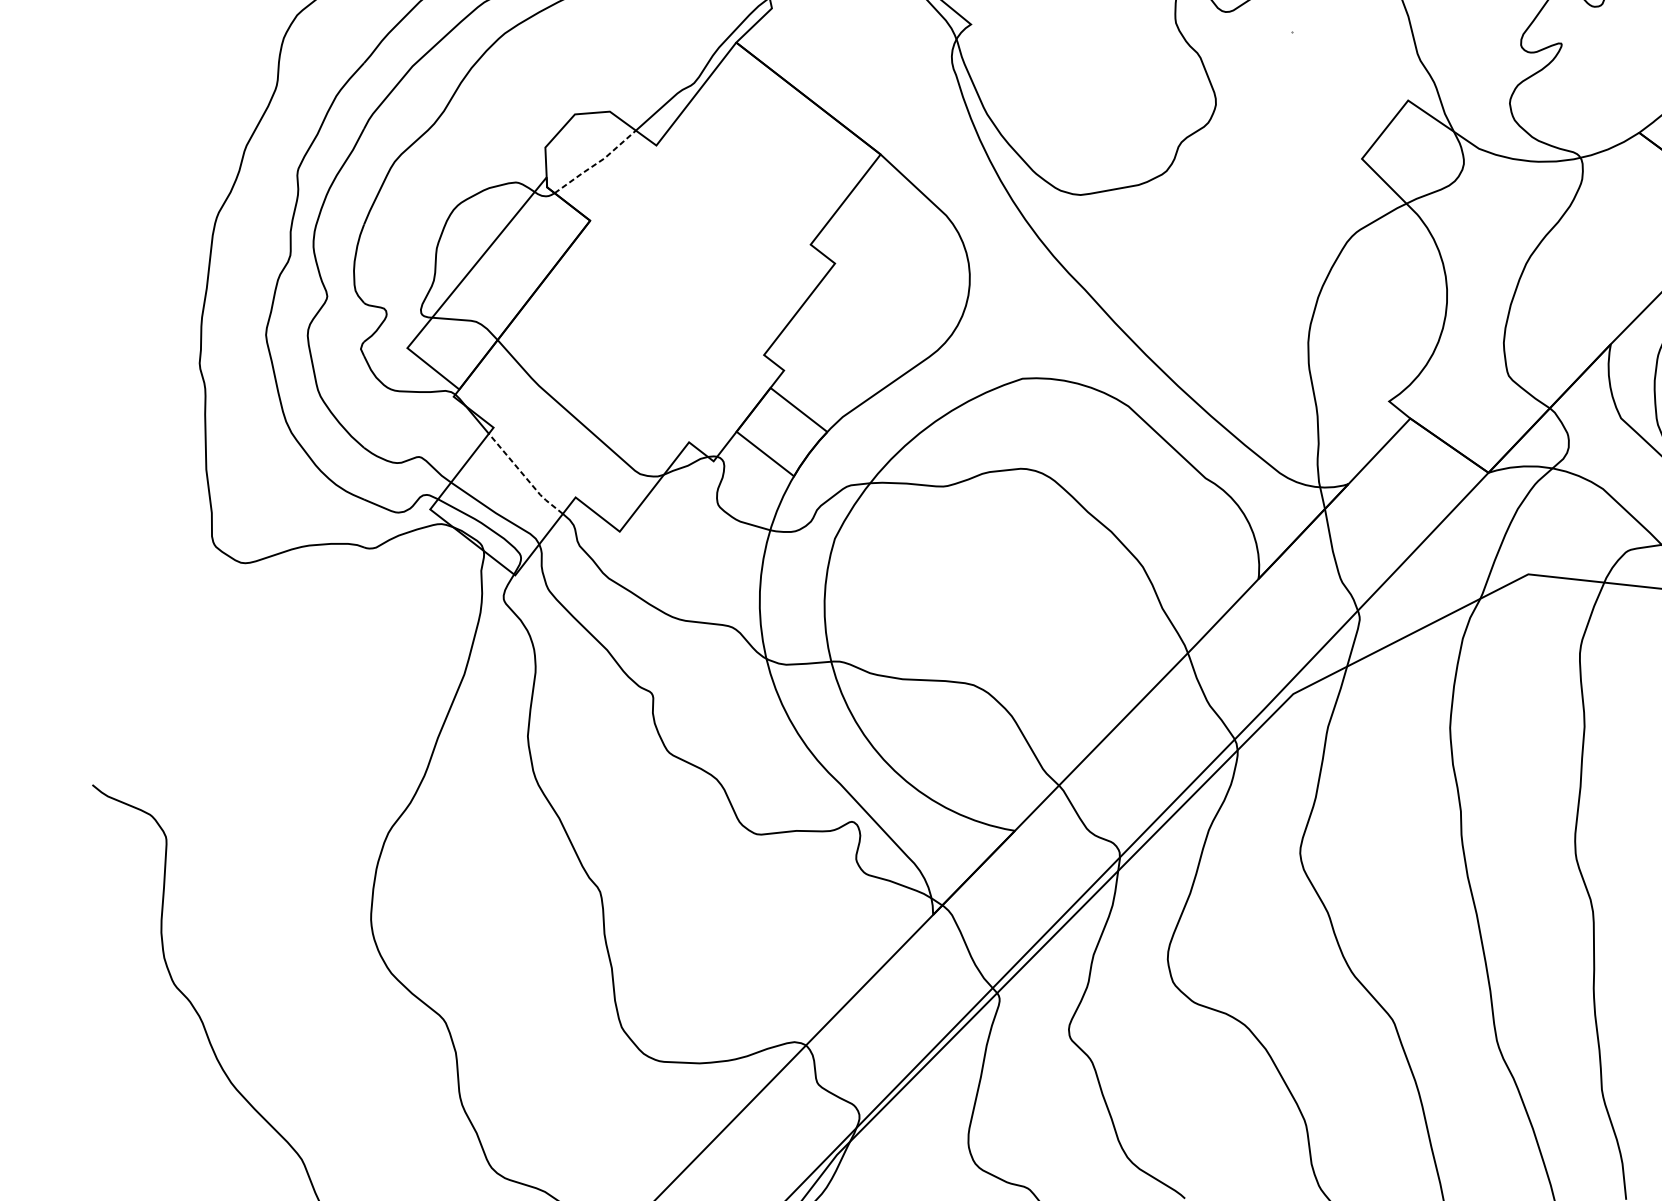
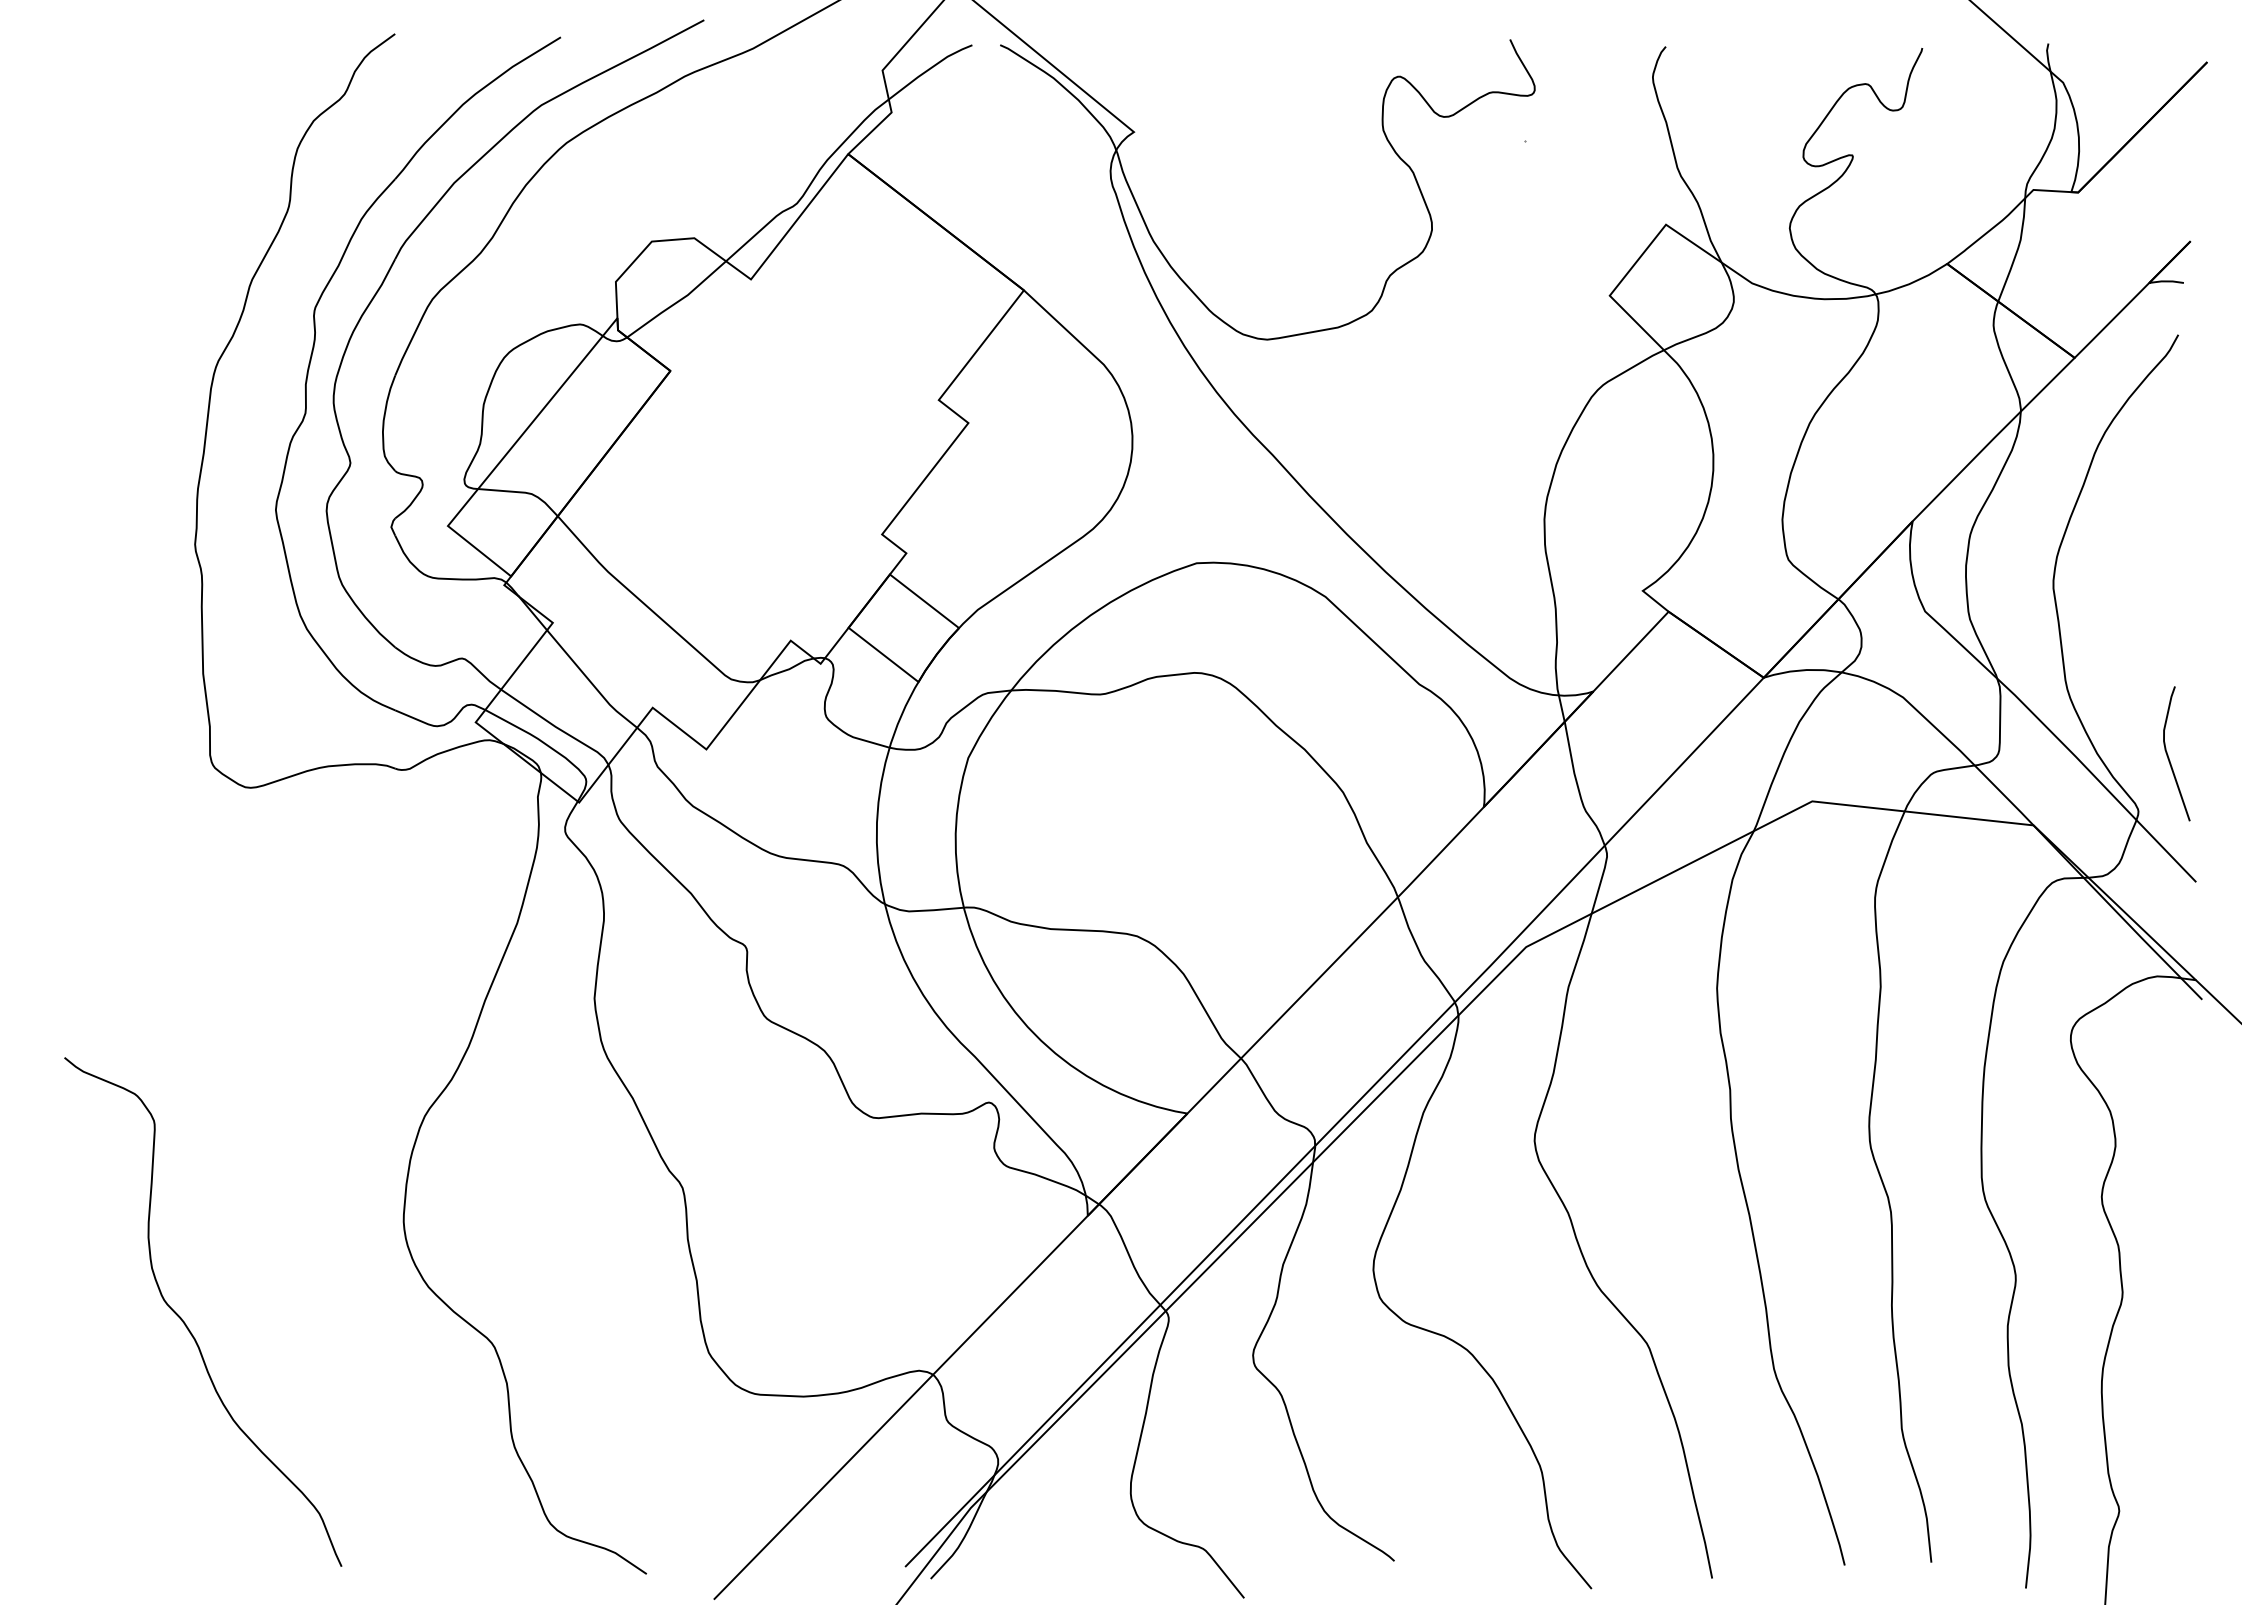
line: (596, 163) -> (678, 301), dashed -> solid
line: (524, 475) -> (590, 681), dashed -> solid

